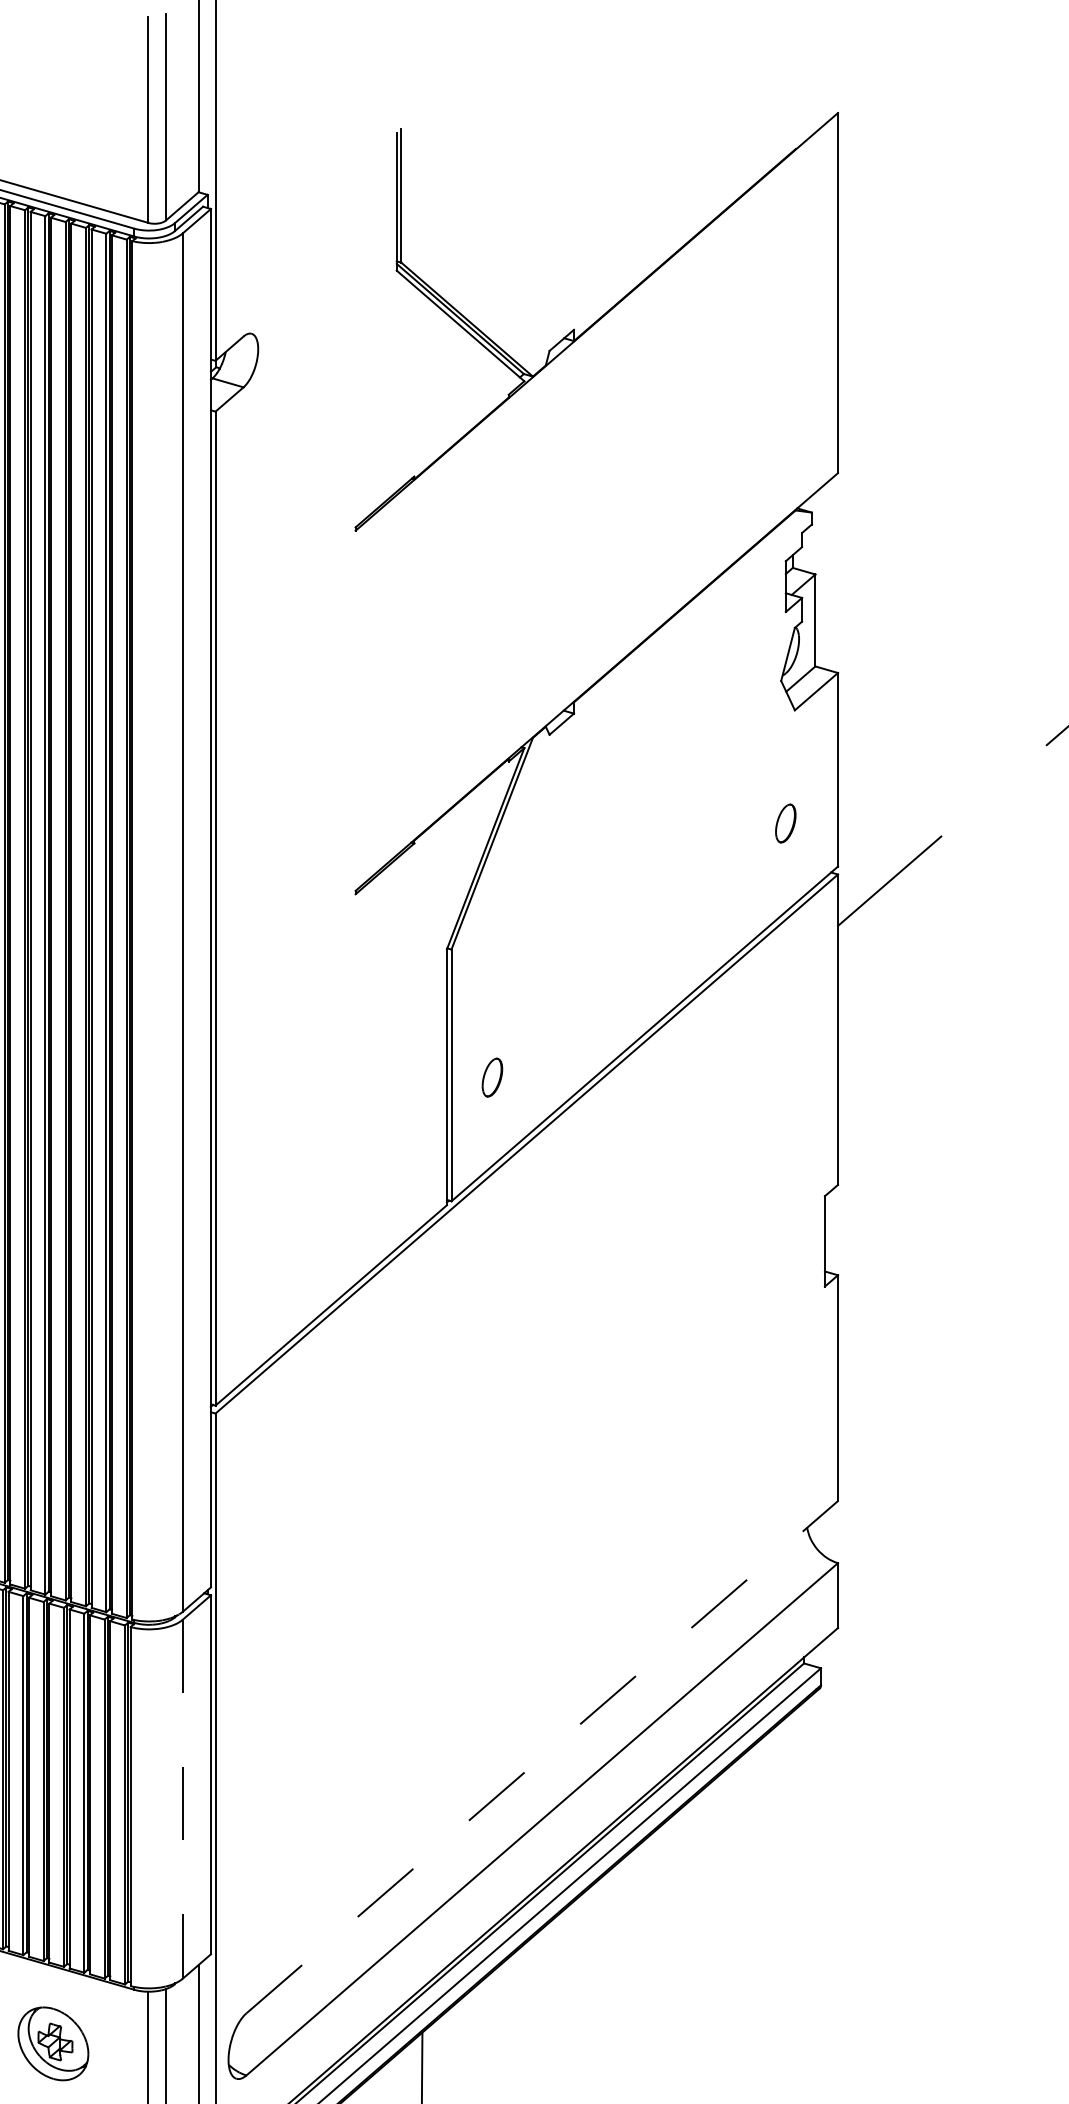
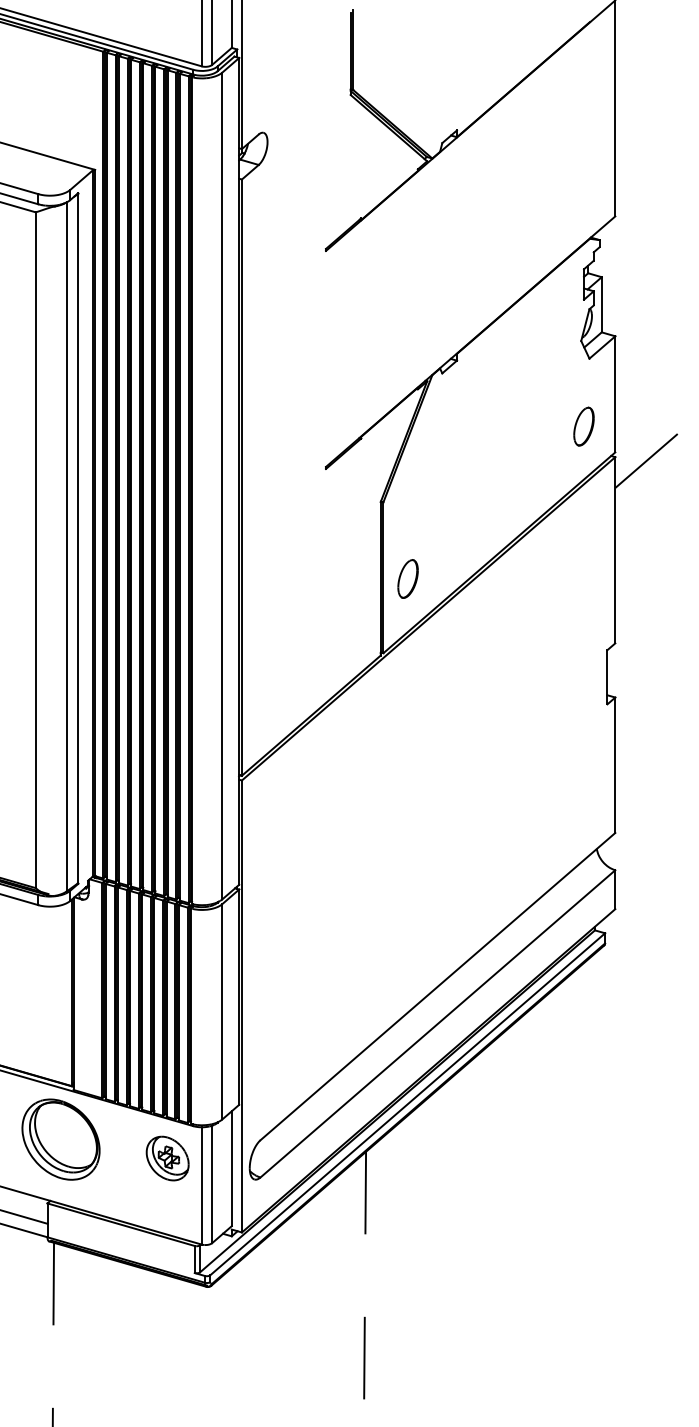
part: (784, 823) -> (583, 426), size x1.67
part: (491, 1076) -> (407, 578), size x1.67
line: (541, 1757) -> (437, 986), dashed -> solid
line: (183, 1798) -> (222, 1011), dashed -> solid
part: (53, 2043) -> (167, 1158), moved

